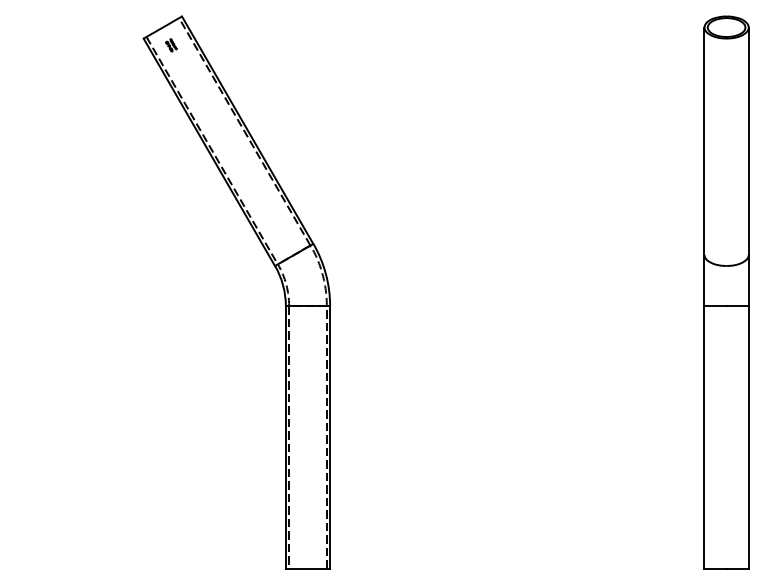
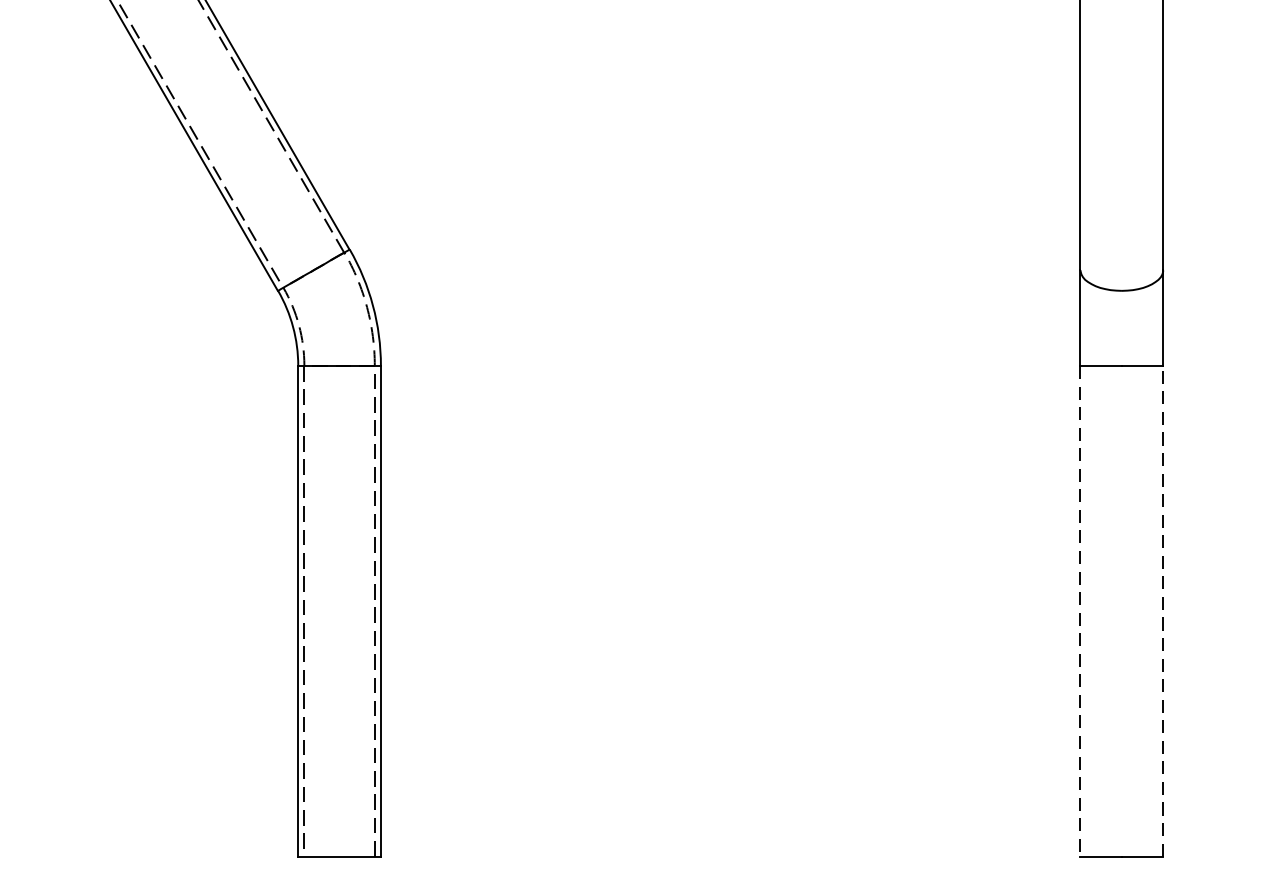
line: (748, 436) -> (1162, 609), solid -> dashed
line: (704, 437) -> (1080, 611), solid -> dashed

